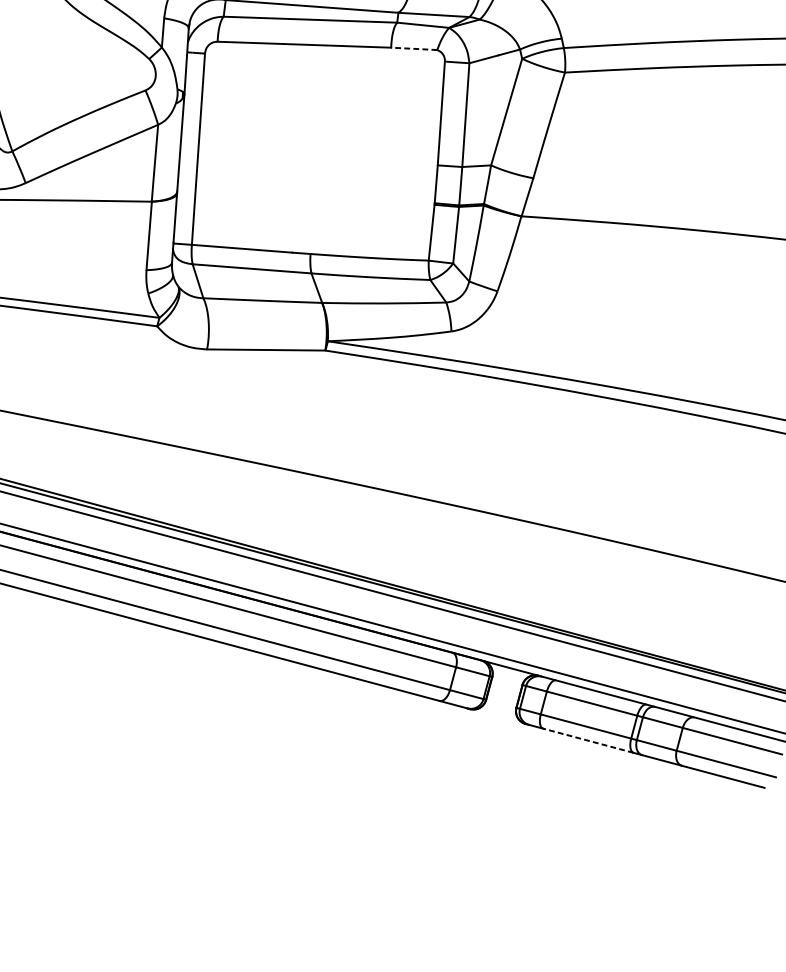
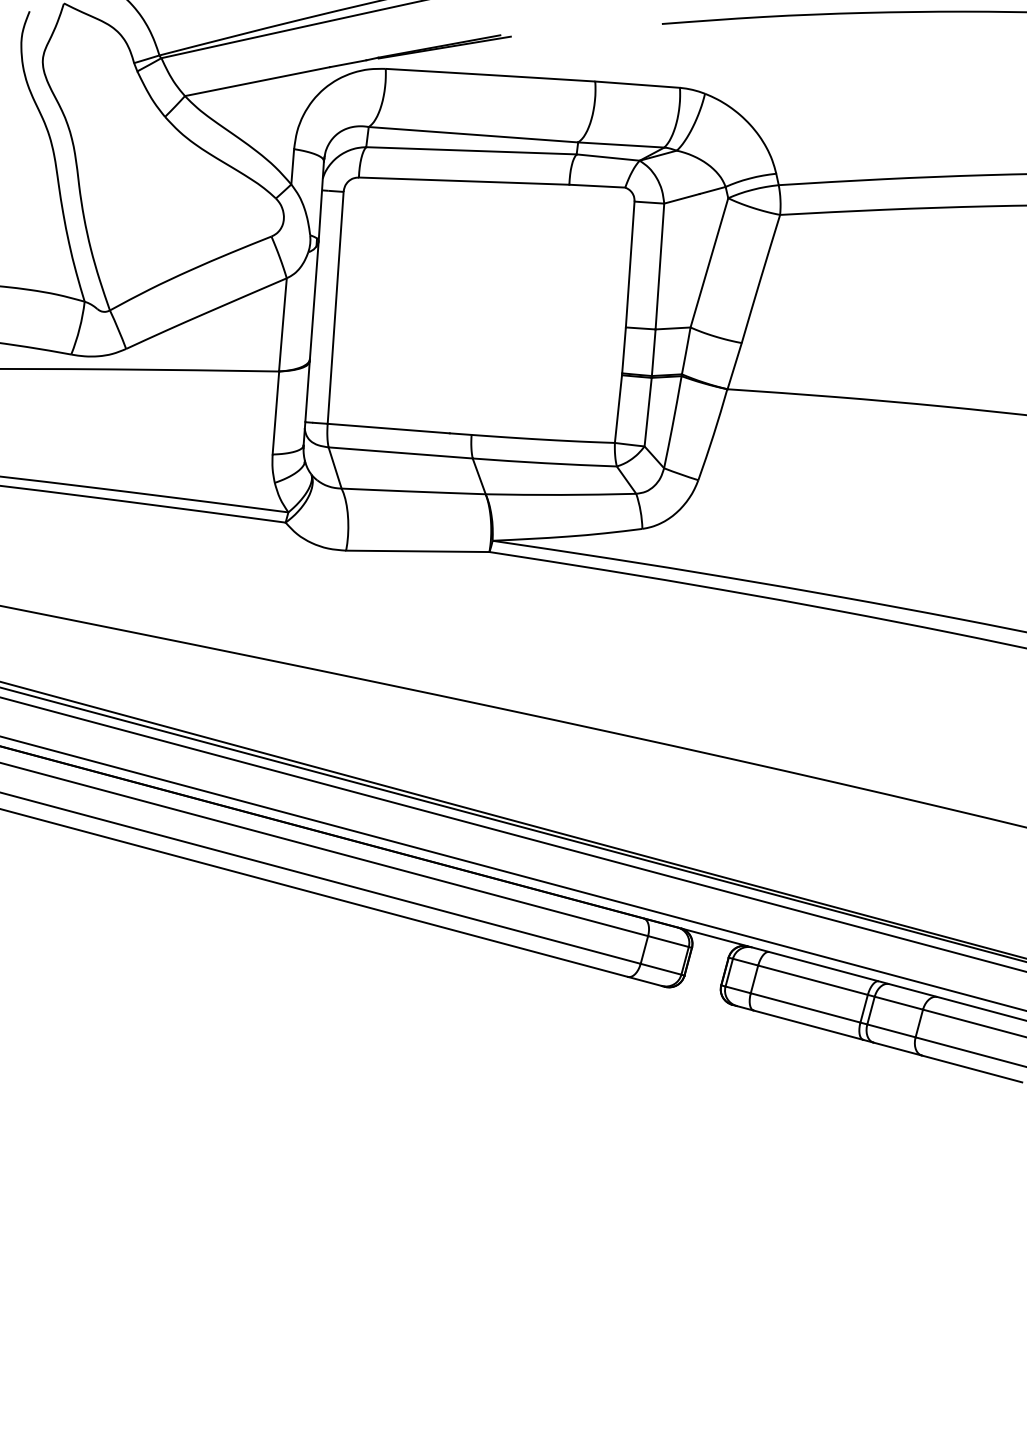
line: (414, 49) -> (597, 186), dashed -> solid
line: (588, 740) -> (808, 1025), dashed -> solid

